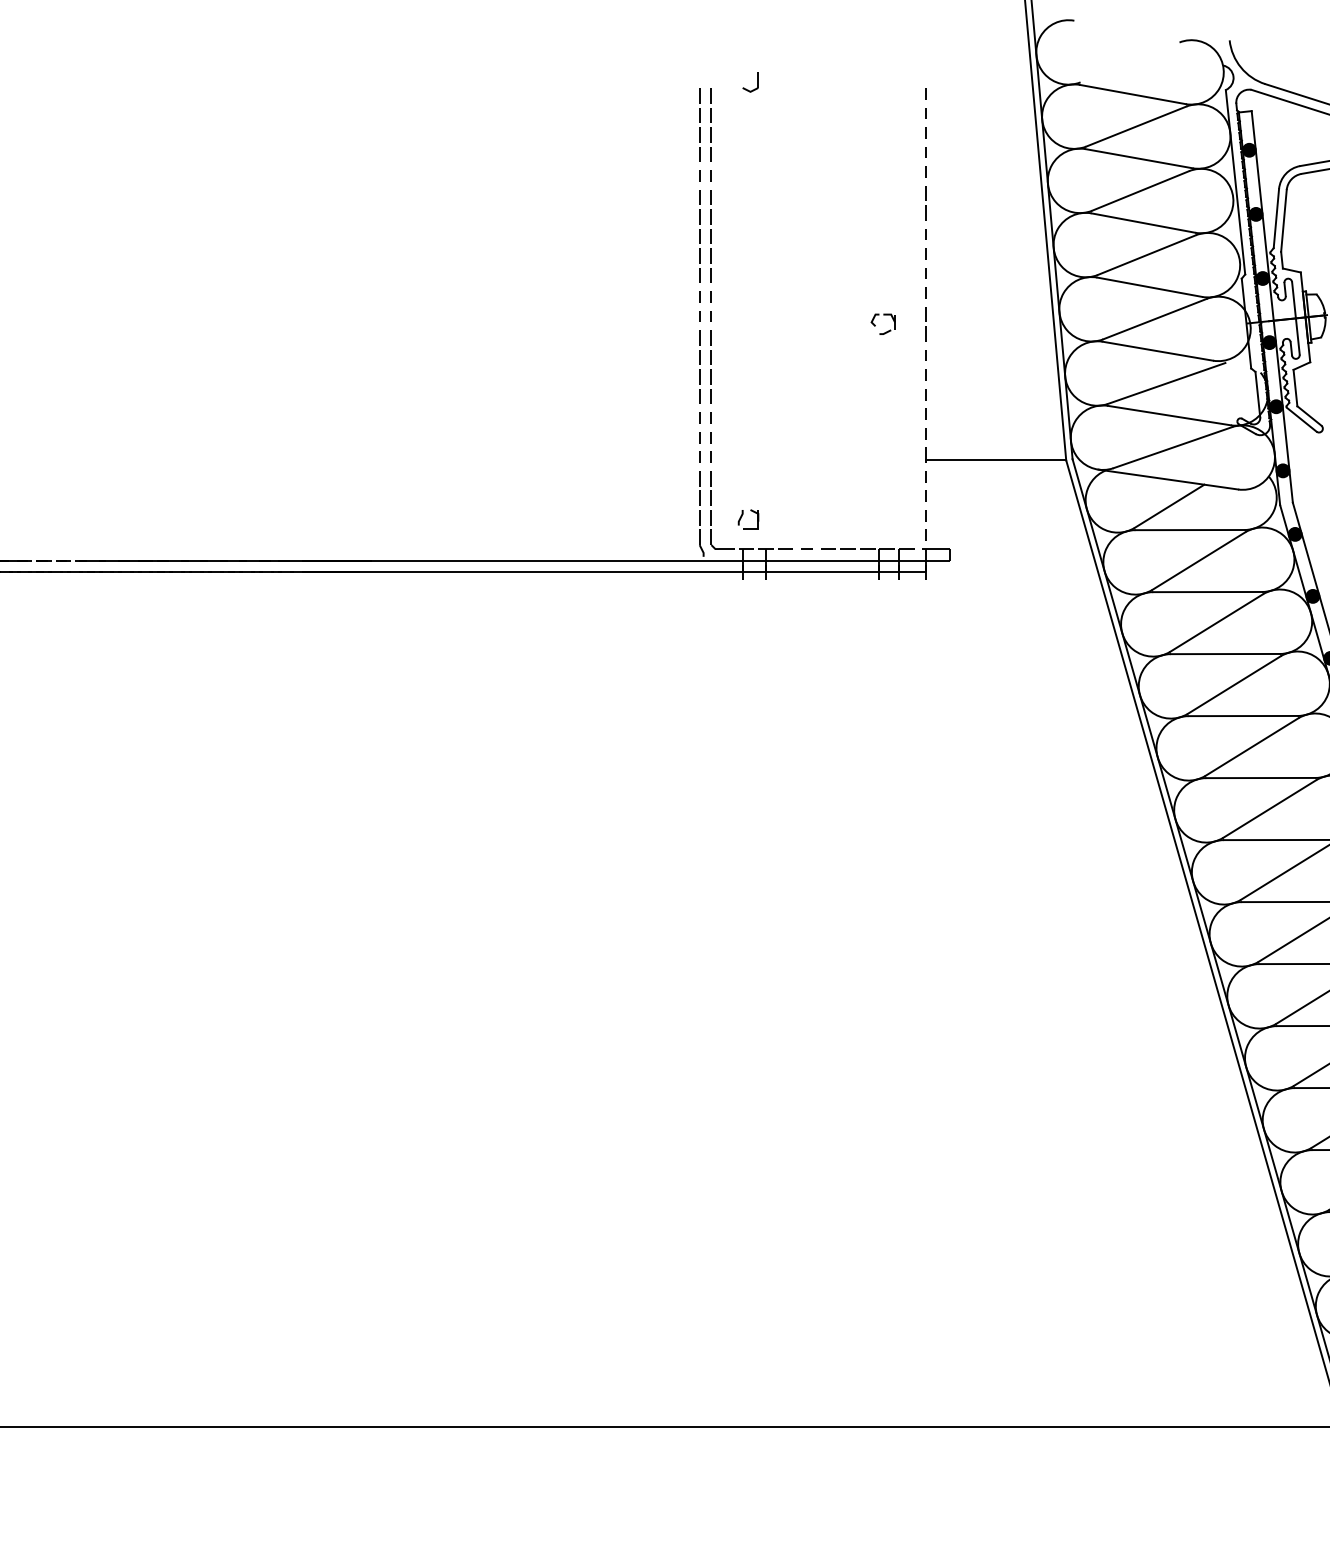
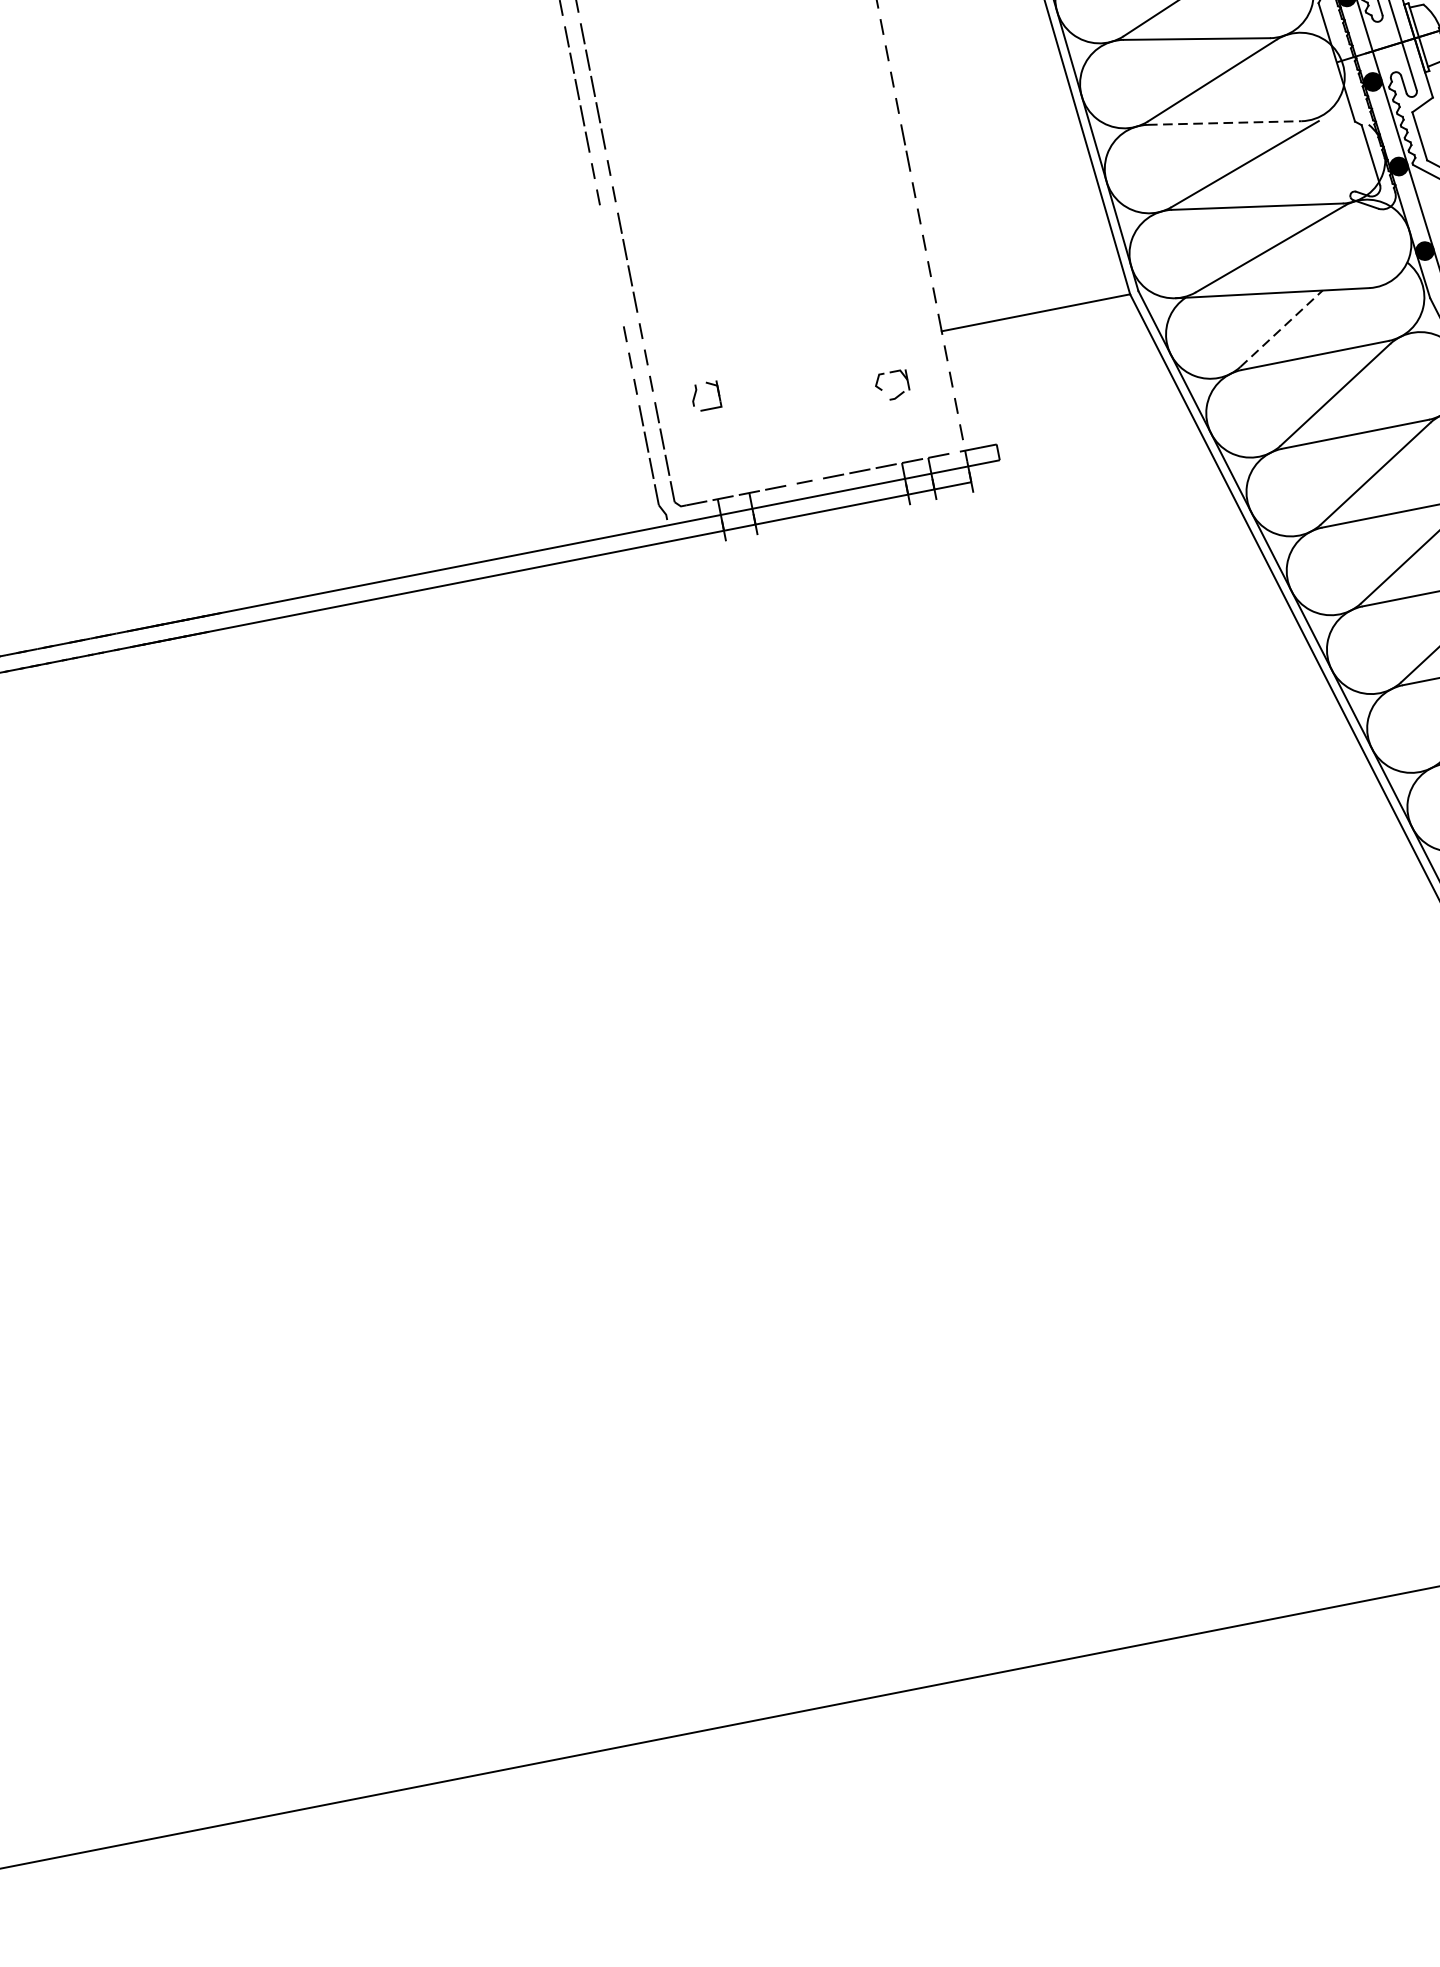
part: (875, 324) -> (881, 387), moved
line: (1157, 351) -> (1224, 123), solid -> dashed
line: (699, 364) -> (610, 262), removed
line: (1169, 506) -> (1281, 329), solid -> dashed
part: (742, 516) -> (696, 393), moved

